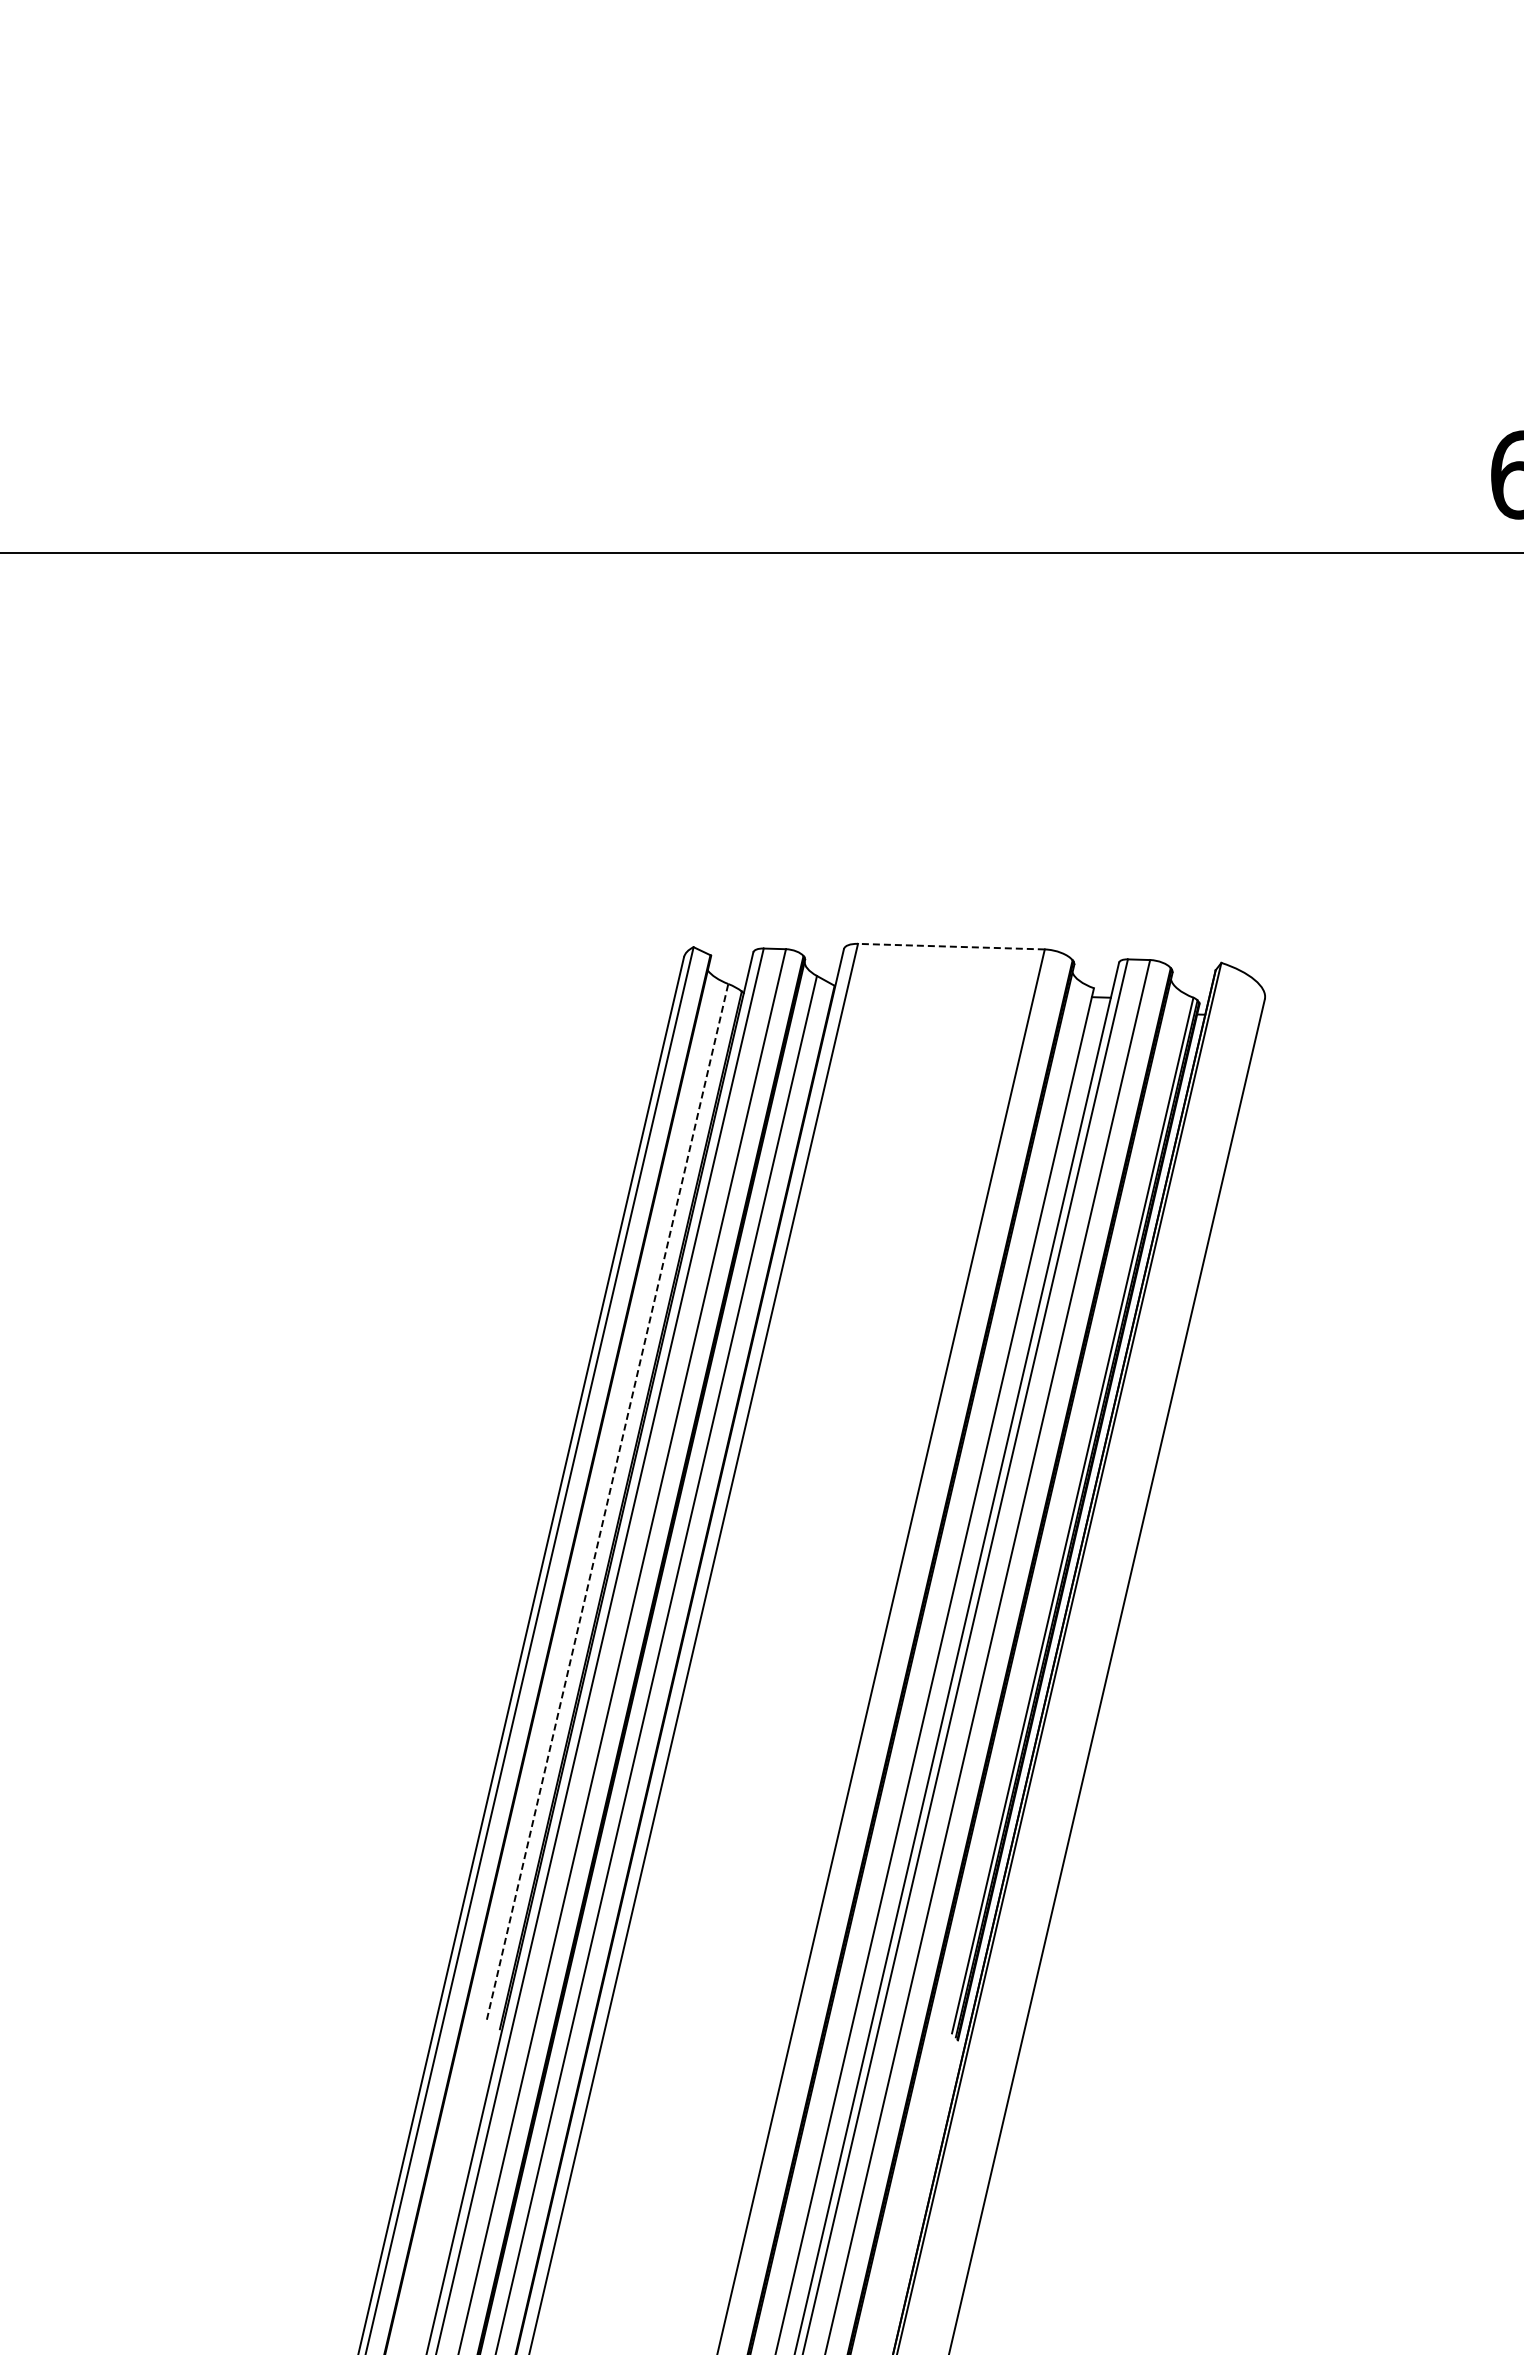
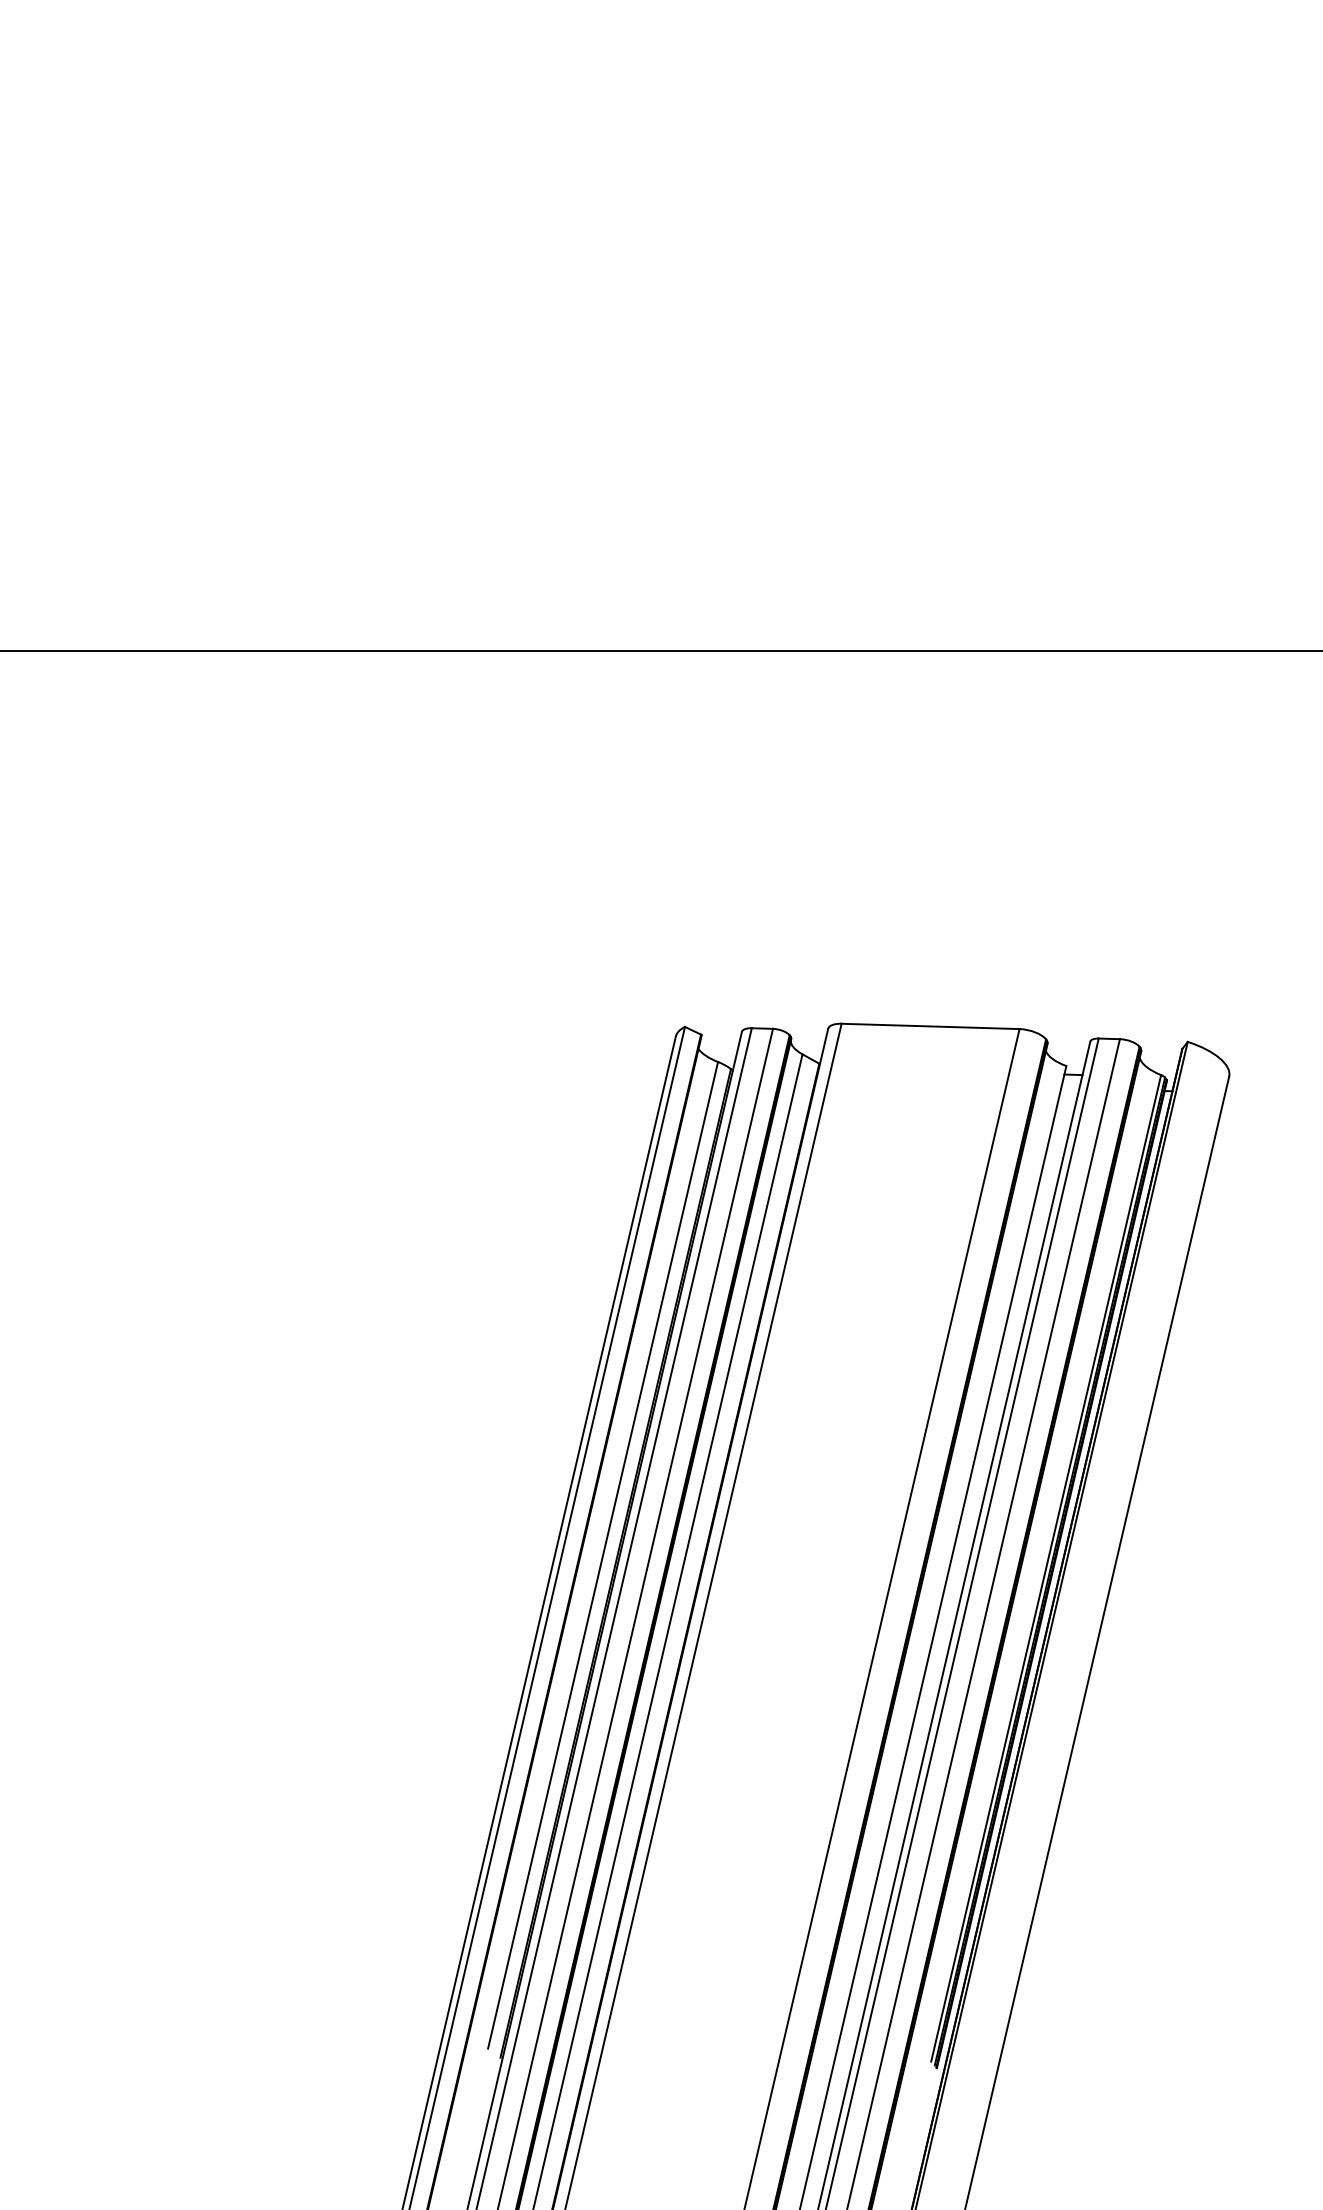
line: (950, 946) -> (929, 1026), dashed -> solid
line: (607, 1501) -> (602, 1554), dashed -> solid

